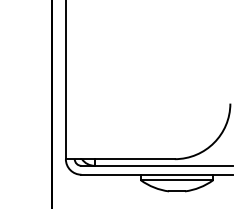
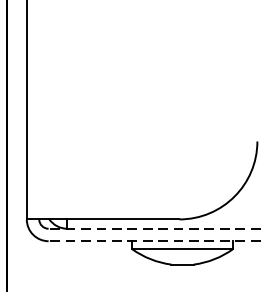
line: (157, 165) -> (155, 228), solid -> dashed
line: (157, 174) -> (155, 240), solid -> dashed

